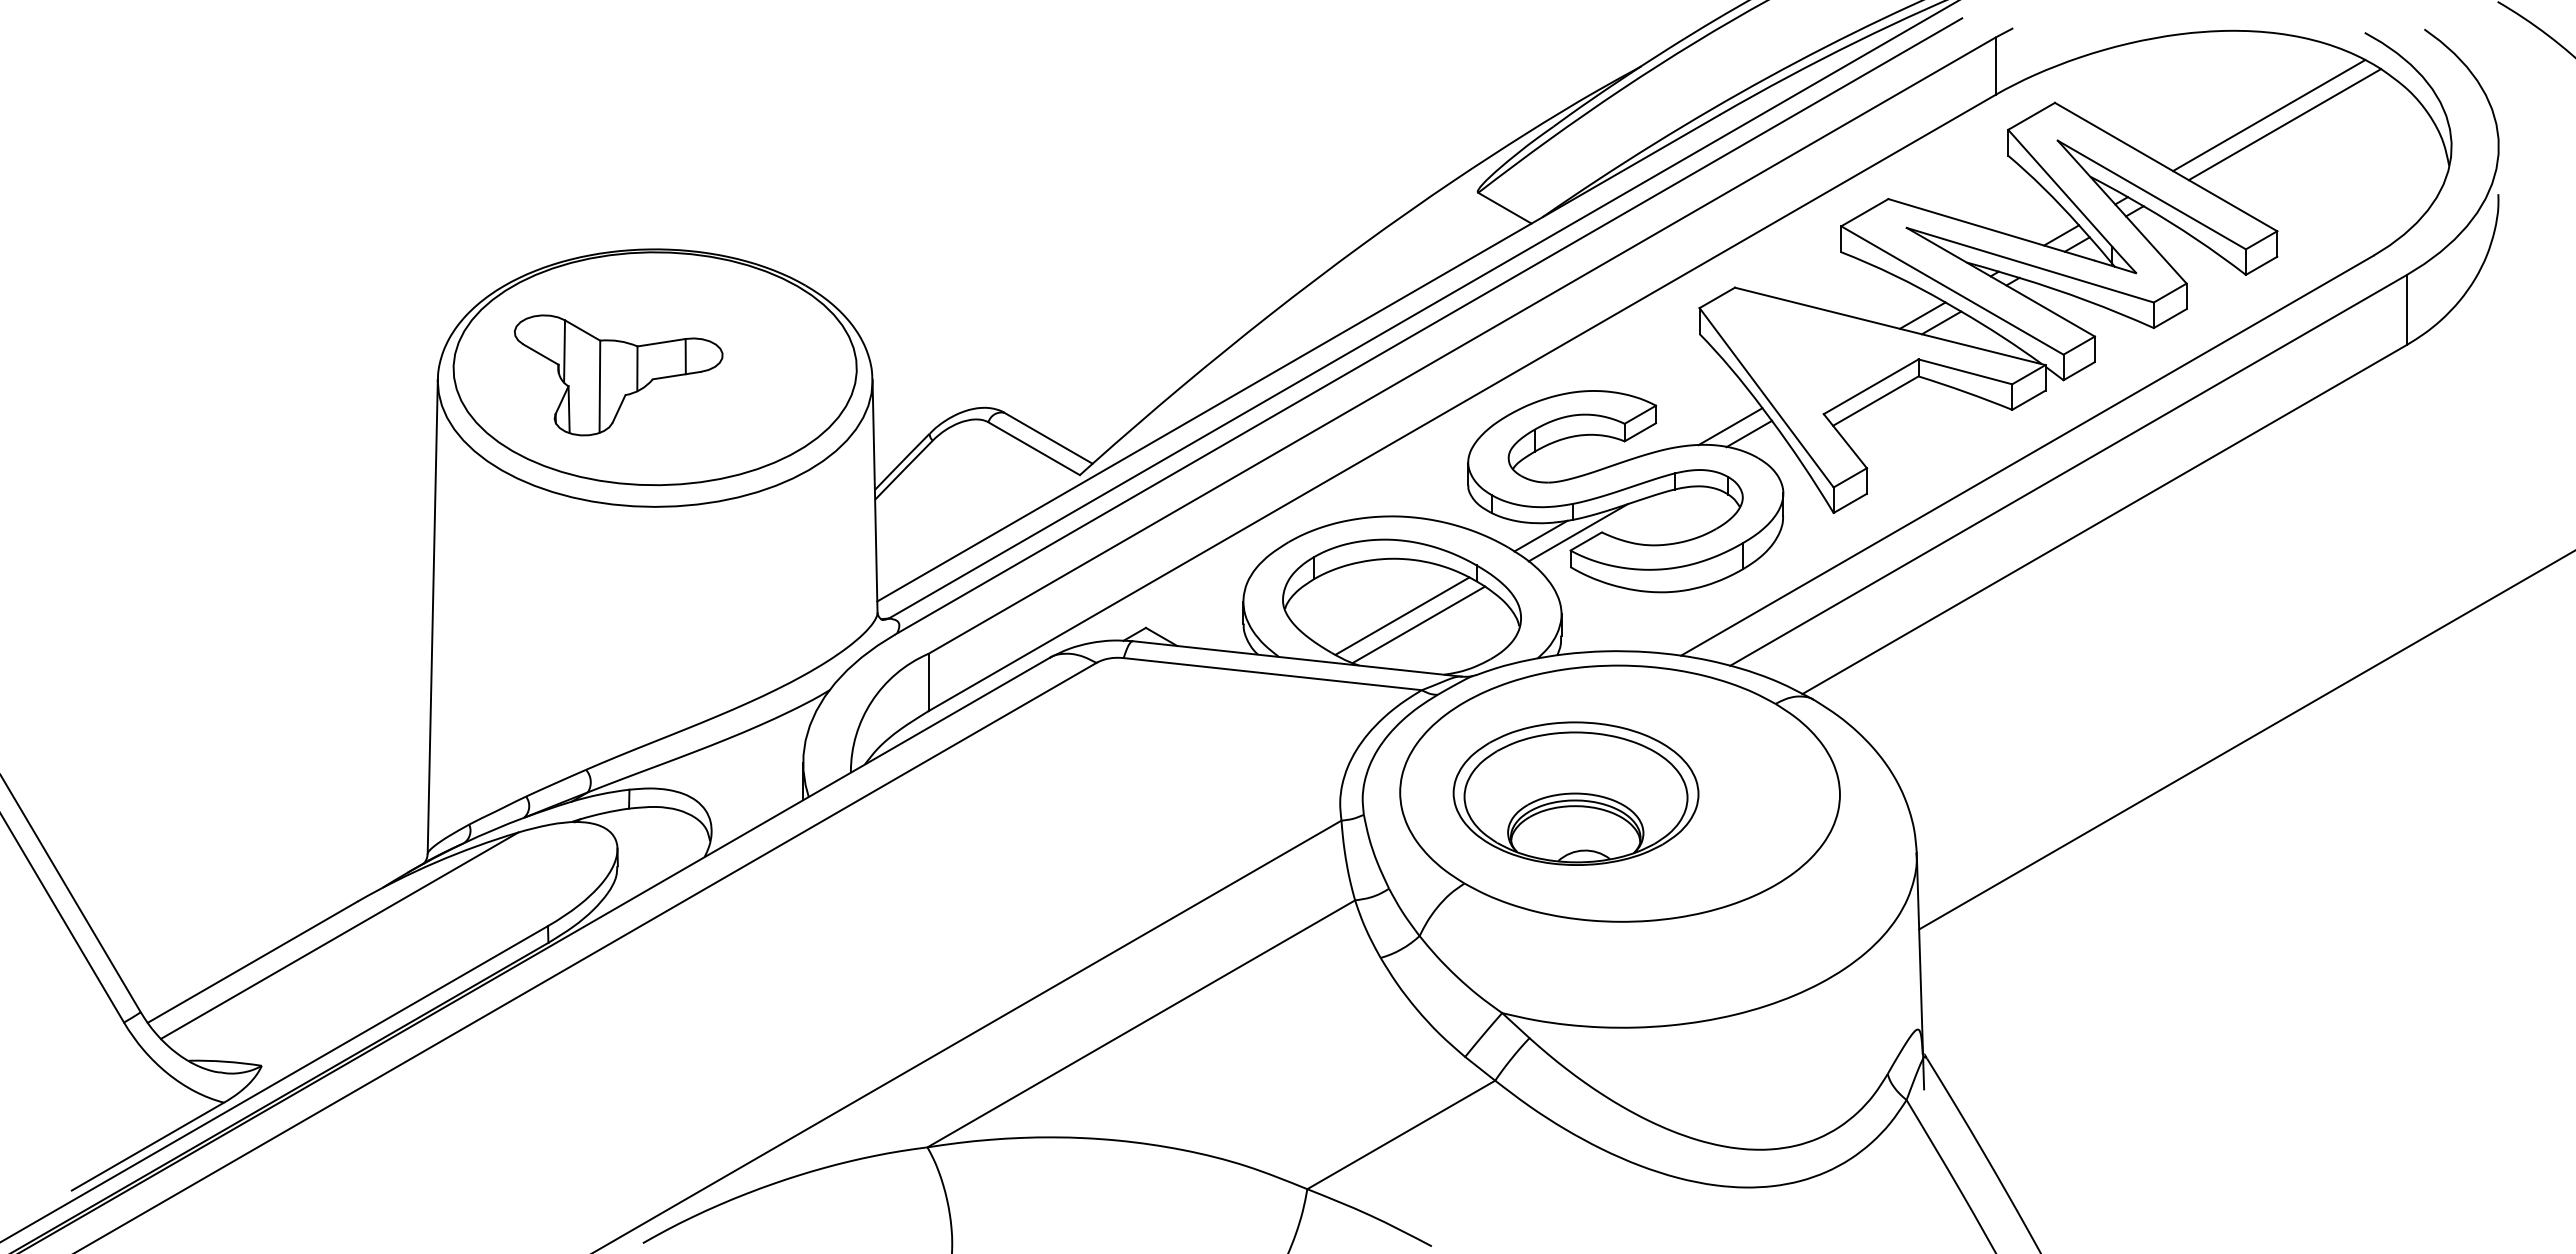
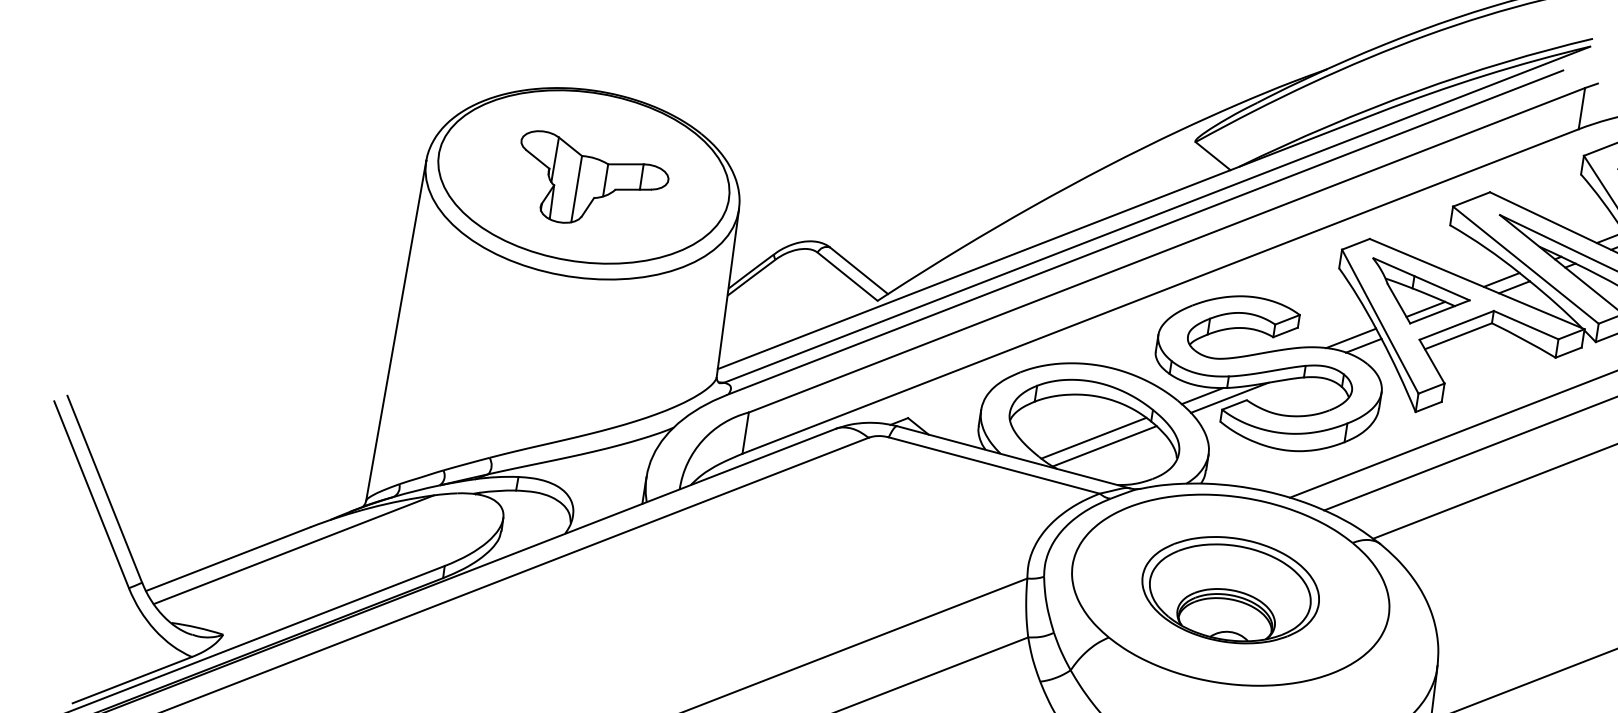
part: (1813, 353) -> (1418, 295), added
part: (618, 375) -> (591, 183), moved
part: (1575, 793) -> (1230, 589), moved

